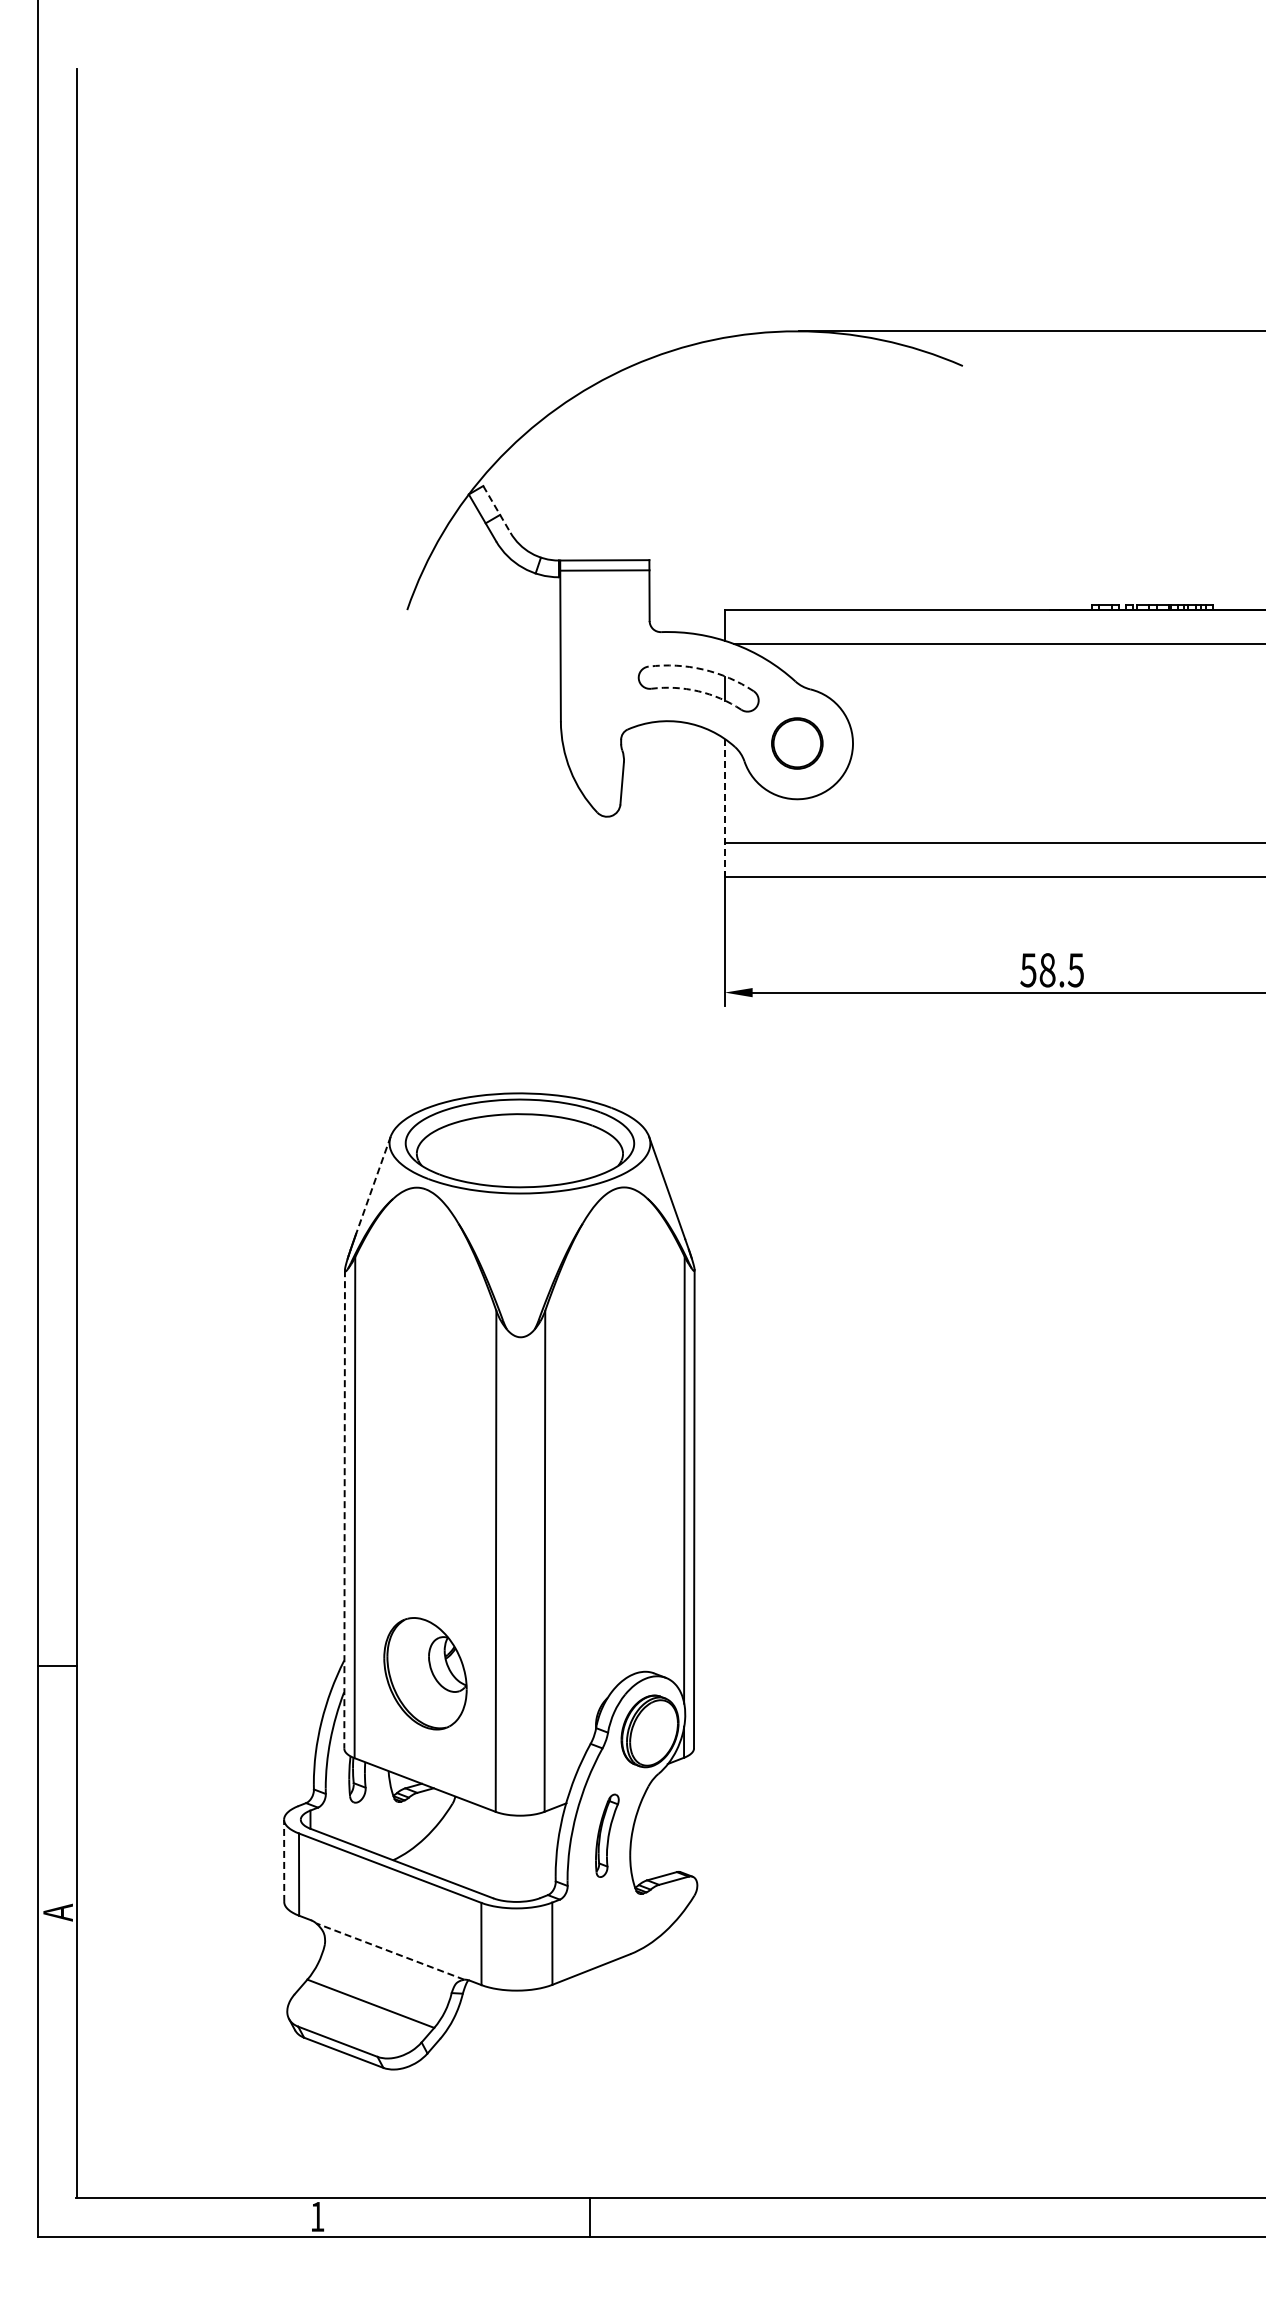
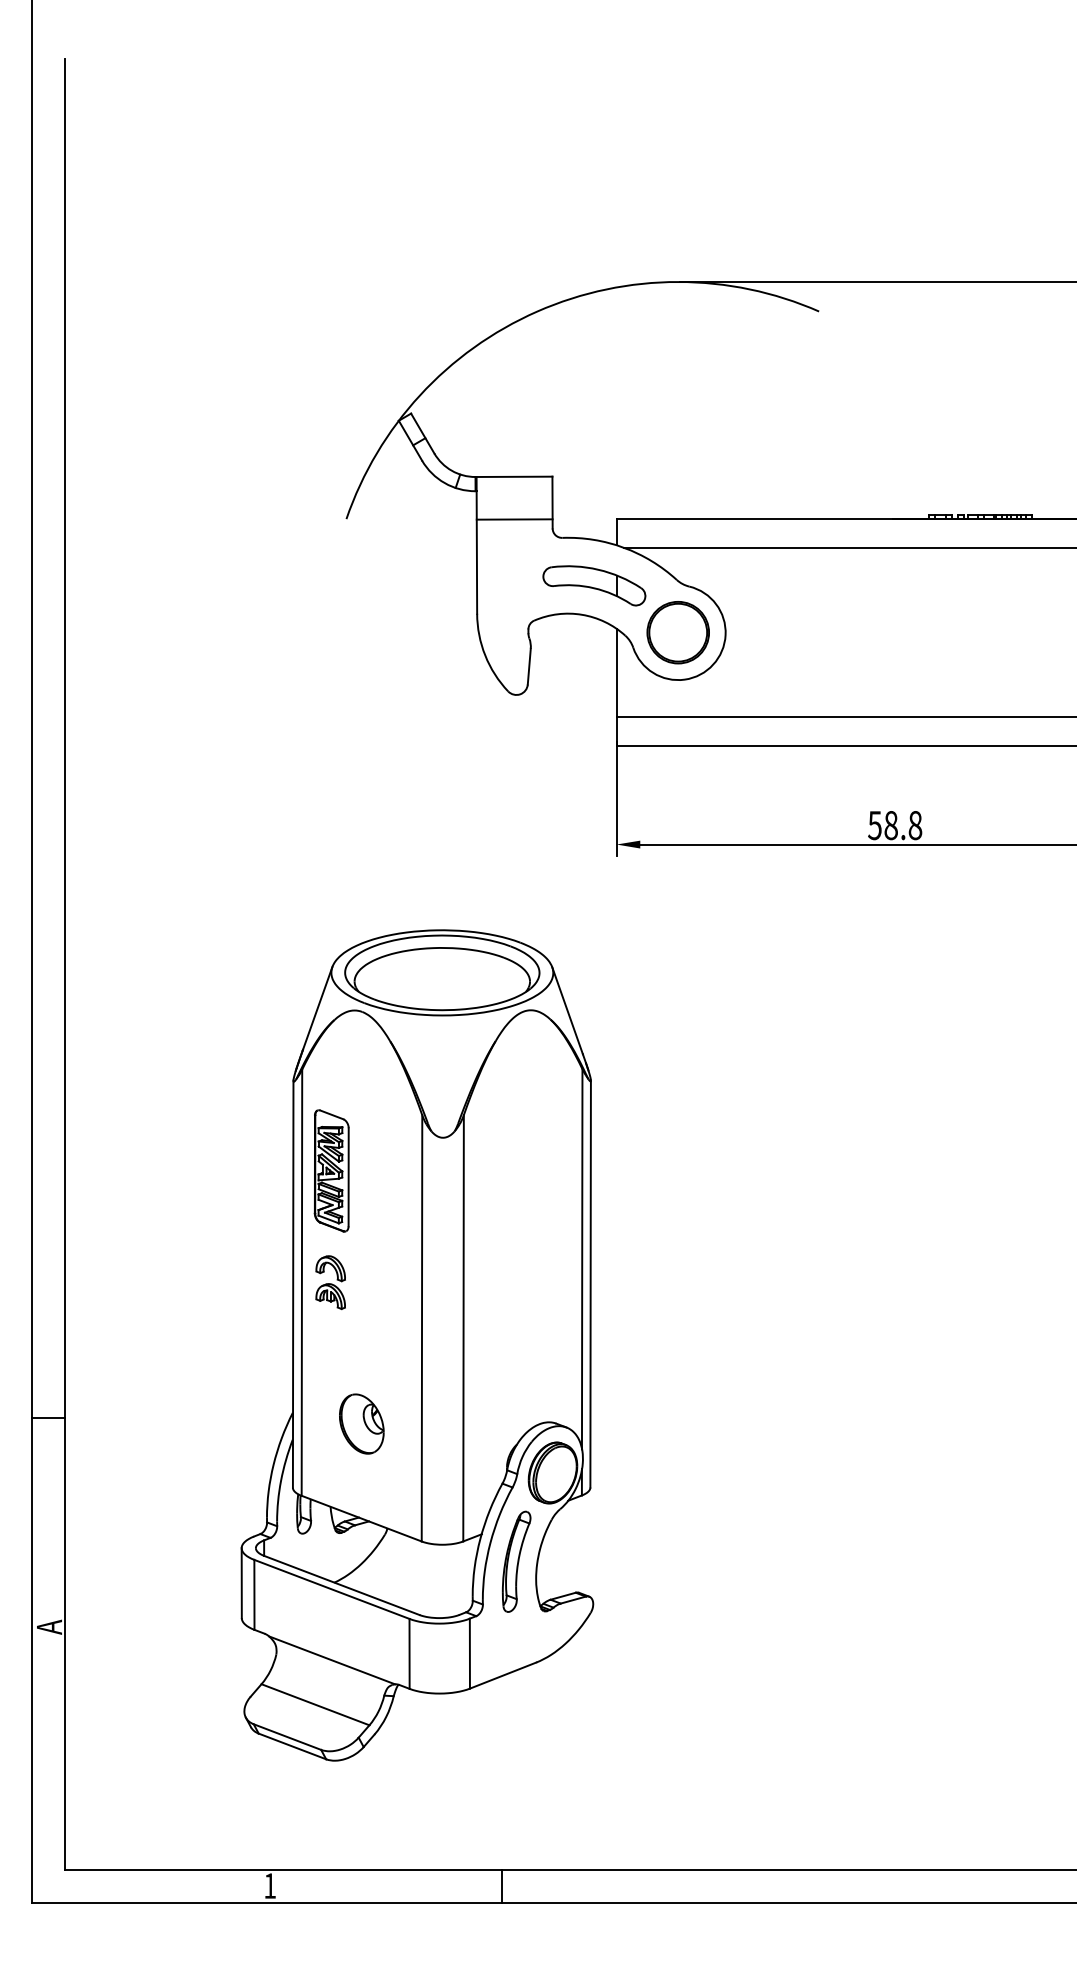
line: (497, 509) -> (423, 433), dashed -> solid
line: (604, 570) -> (514, 519), moved
arc: (703, 669) -> (598, 569), dashed -> solid
arc: (698, 691) -> (594, 588), dashed -> solid
part: (797, 743) -> (678, 632), size x1.43
line: (724, 808) -> (616, 687), dashed -> solid
text: (1075, 970) -> (914, 825), 58.5 -> 58.8
line: (373, 1185) -> (317, 1008), dashed -> solid
part: (389, 1376) -> (331, 1171), added
part: (388, 1507) -> (330, 1282), added
line: (344, 1509) -> (293, 1284), dashed -> solid
part: (424, 1673) -> (361, 1423), size x0.62
part: (607, 1835) -> (516, 1561), size x1.43
line: (284, 1860) -> (242, 1582), dashed -> solid
line: (389, 1951) -> (331, 1660), dashed -> solid

